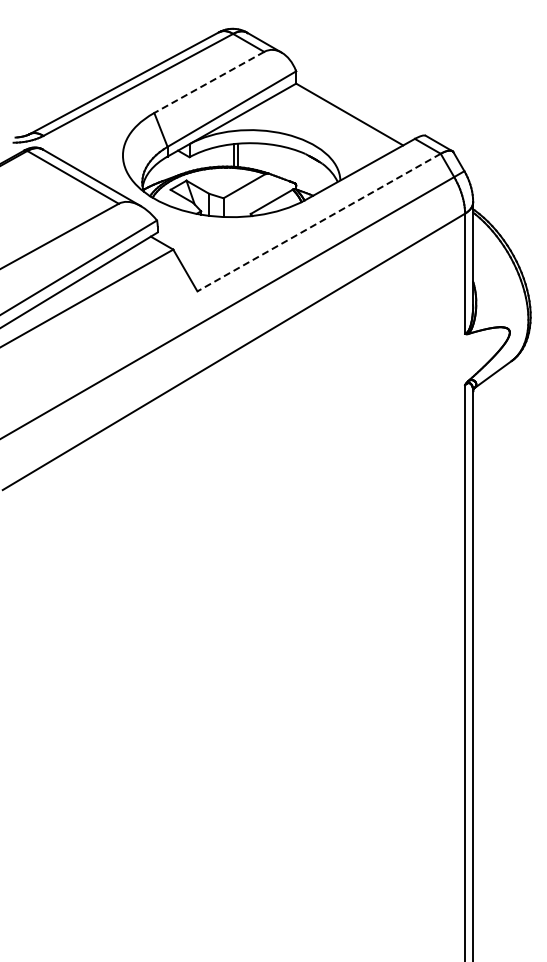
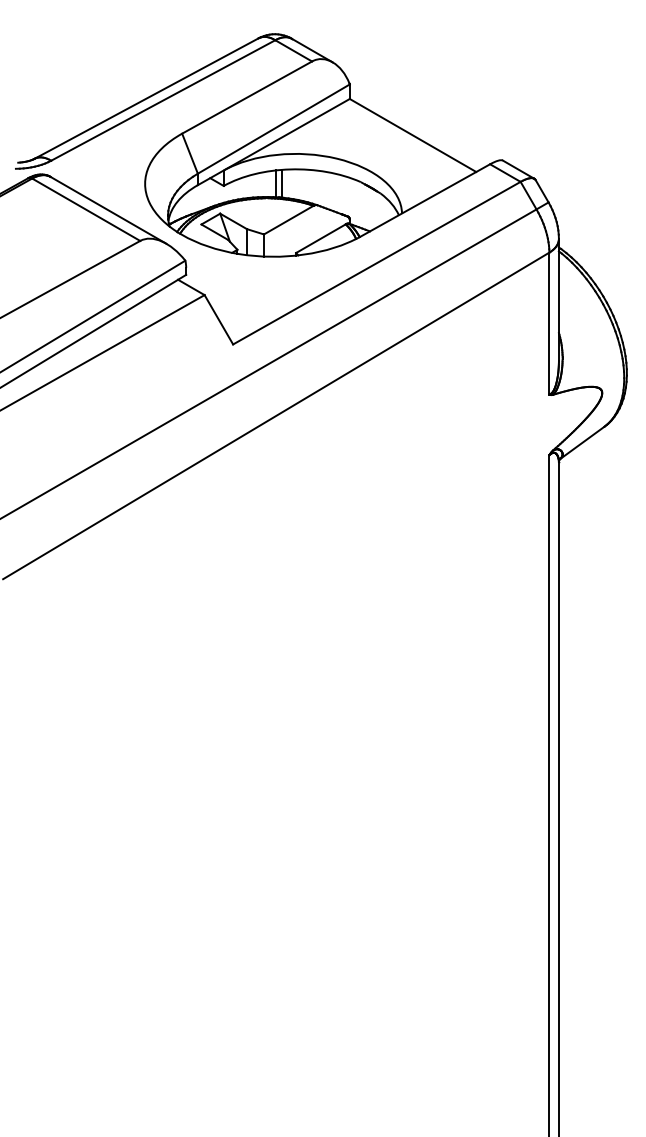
line: (209, 82) -> (247, 97), dashed -> solid
line: (319, 222) -> (377, 263), dashed -> solid

